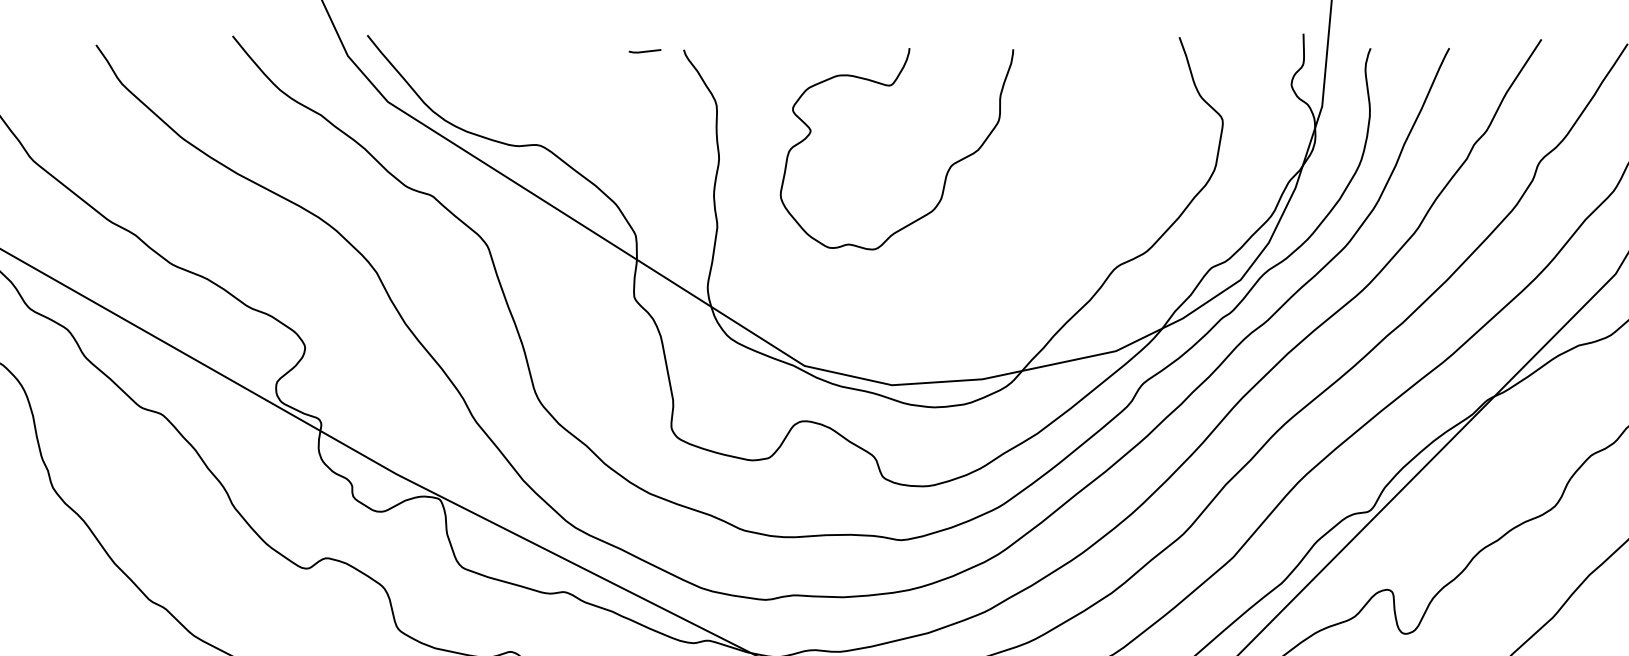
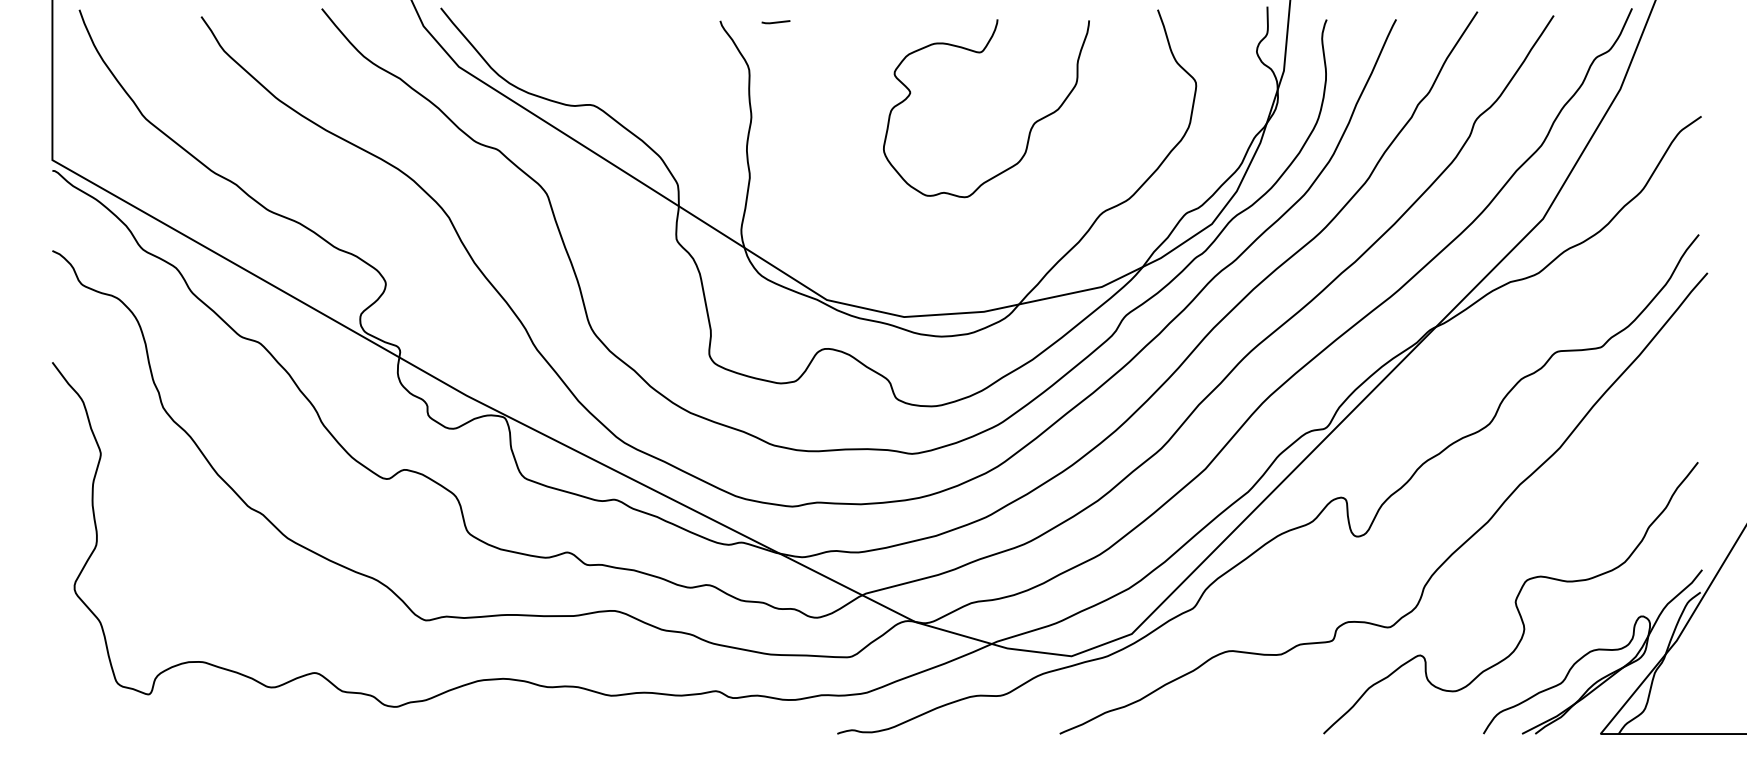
line: (644, 51) -> (775, 22), moved
curve: (945, 173) -> (1029, 130), moved

